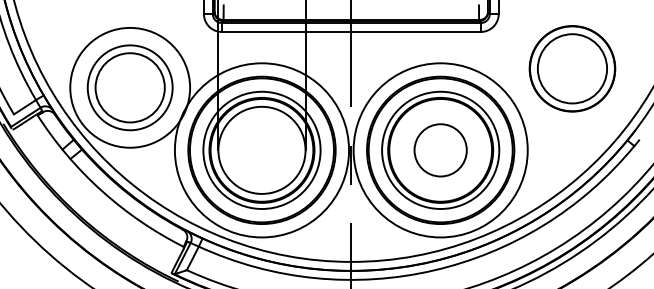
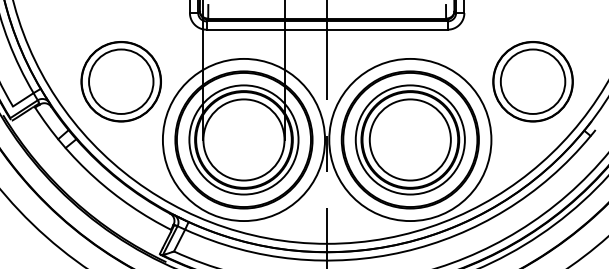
part: (572, 68) -> (533, 81), moved
circle: (130, 87) -> (121, 81), size x0.71
circle: (440, 149) -> (410, 139), size x1.67

